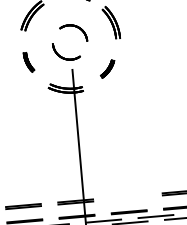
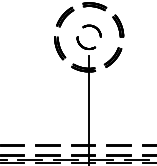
part: (29, 62) -> (60, 48), size x1.67
part: (106, 69) -> (112, 57), size x1.67
line: (126, 197) -> (118, 145), added

